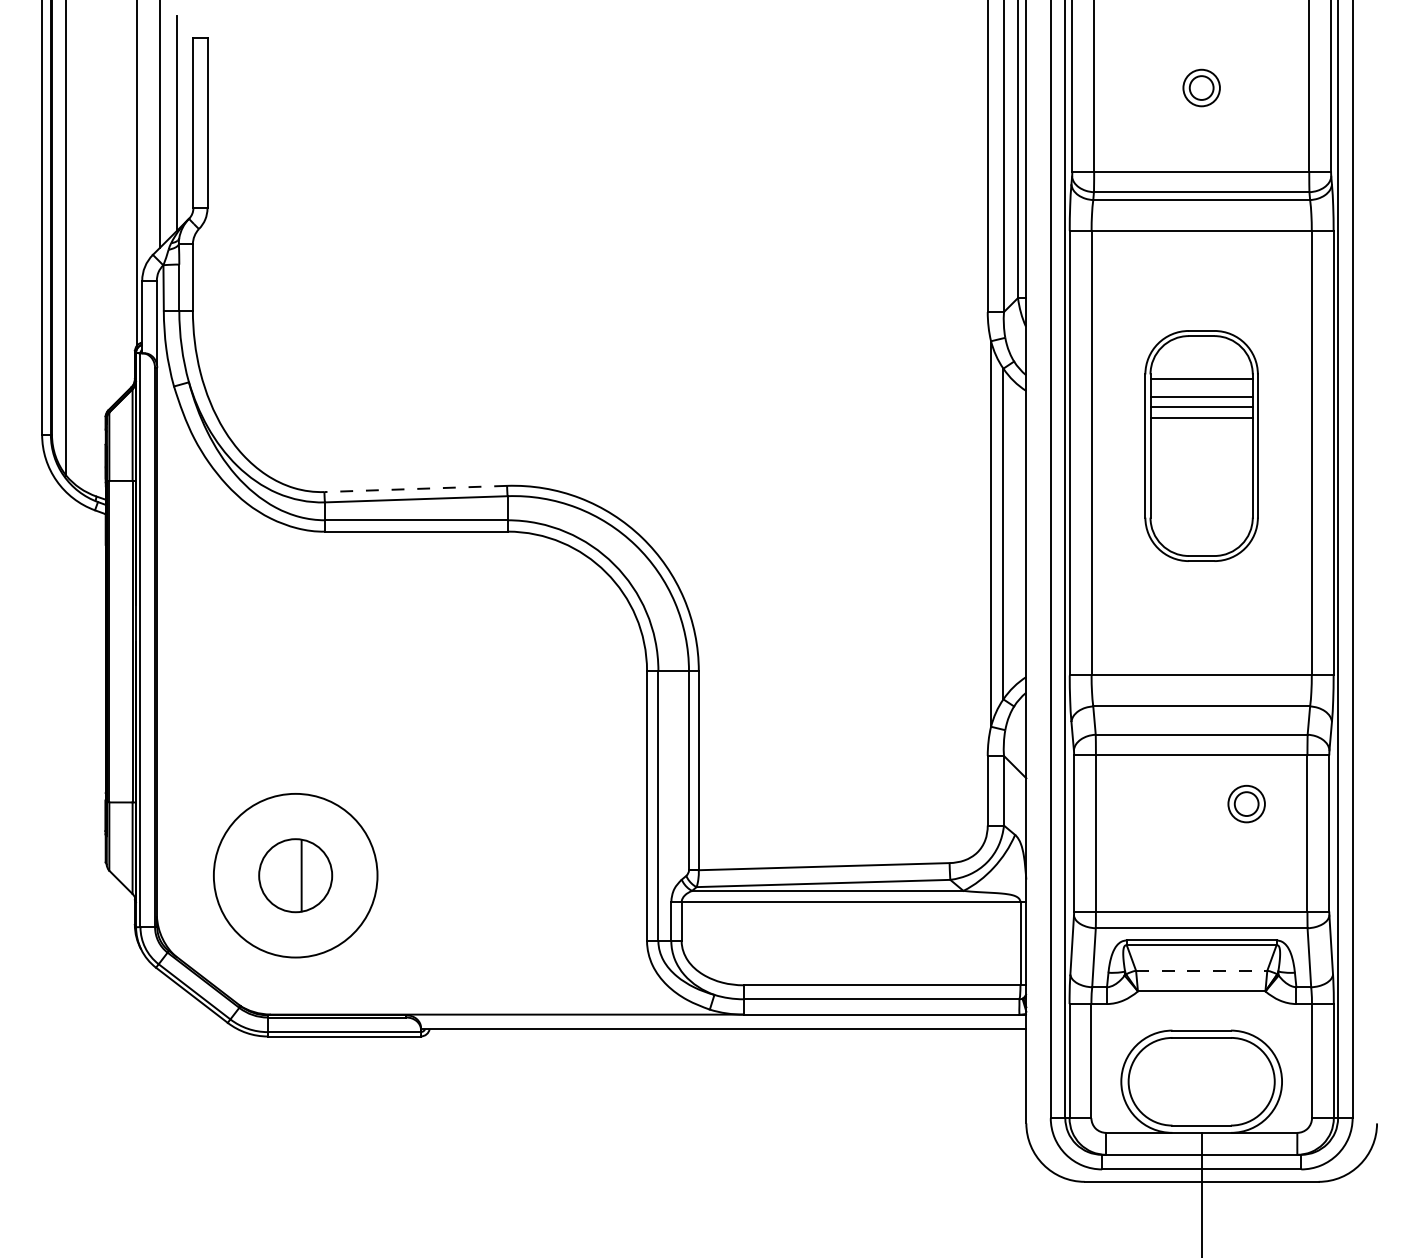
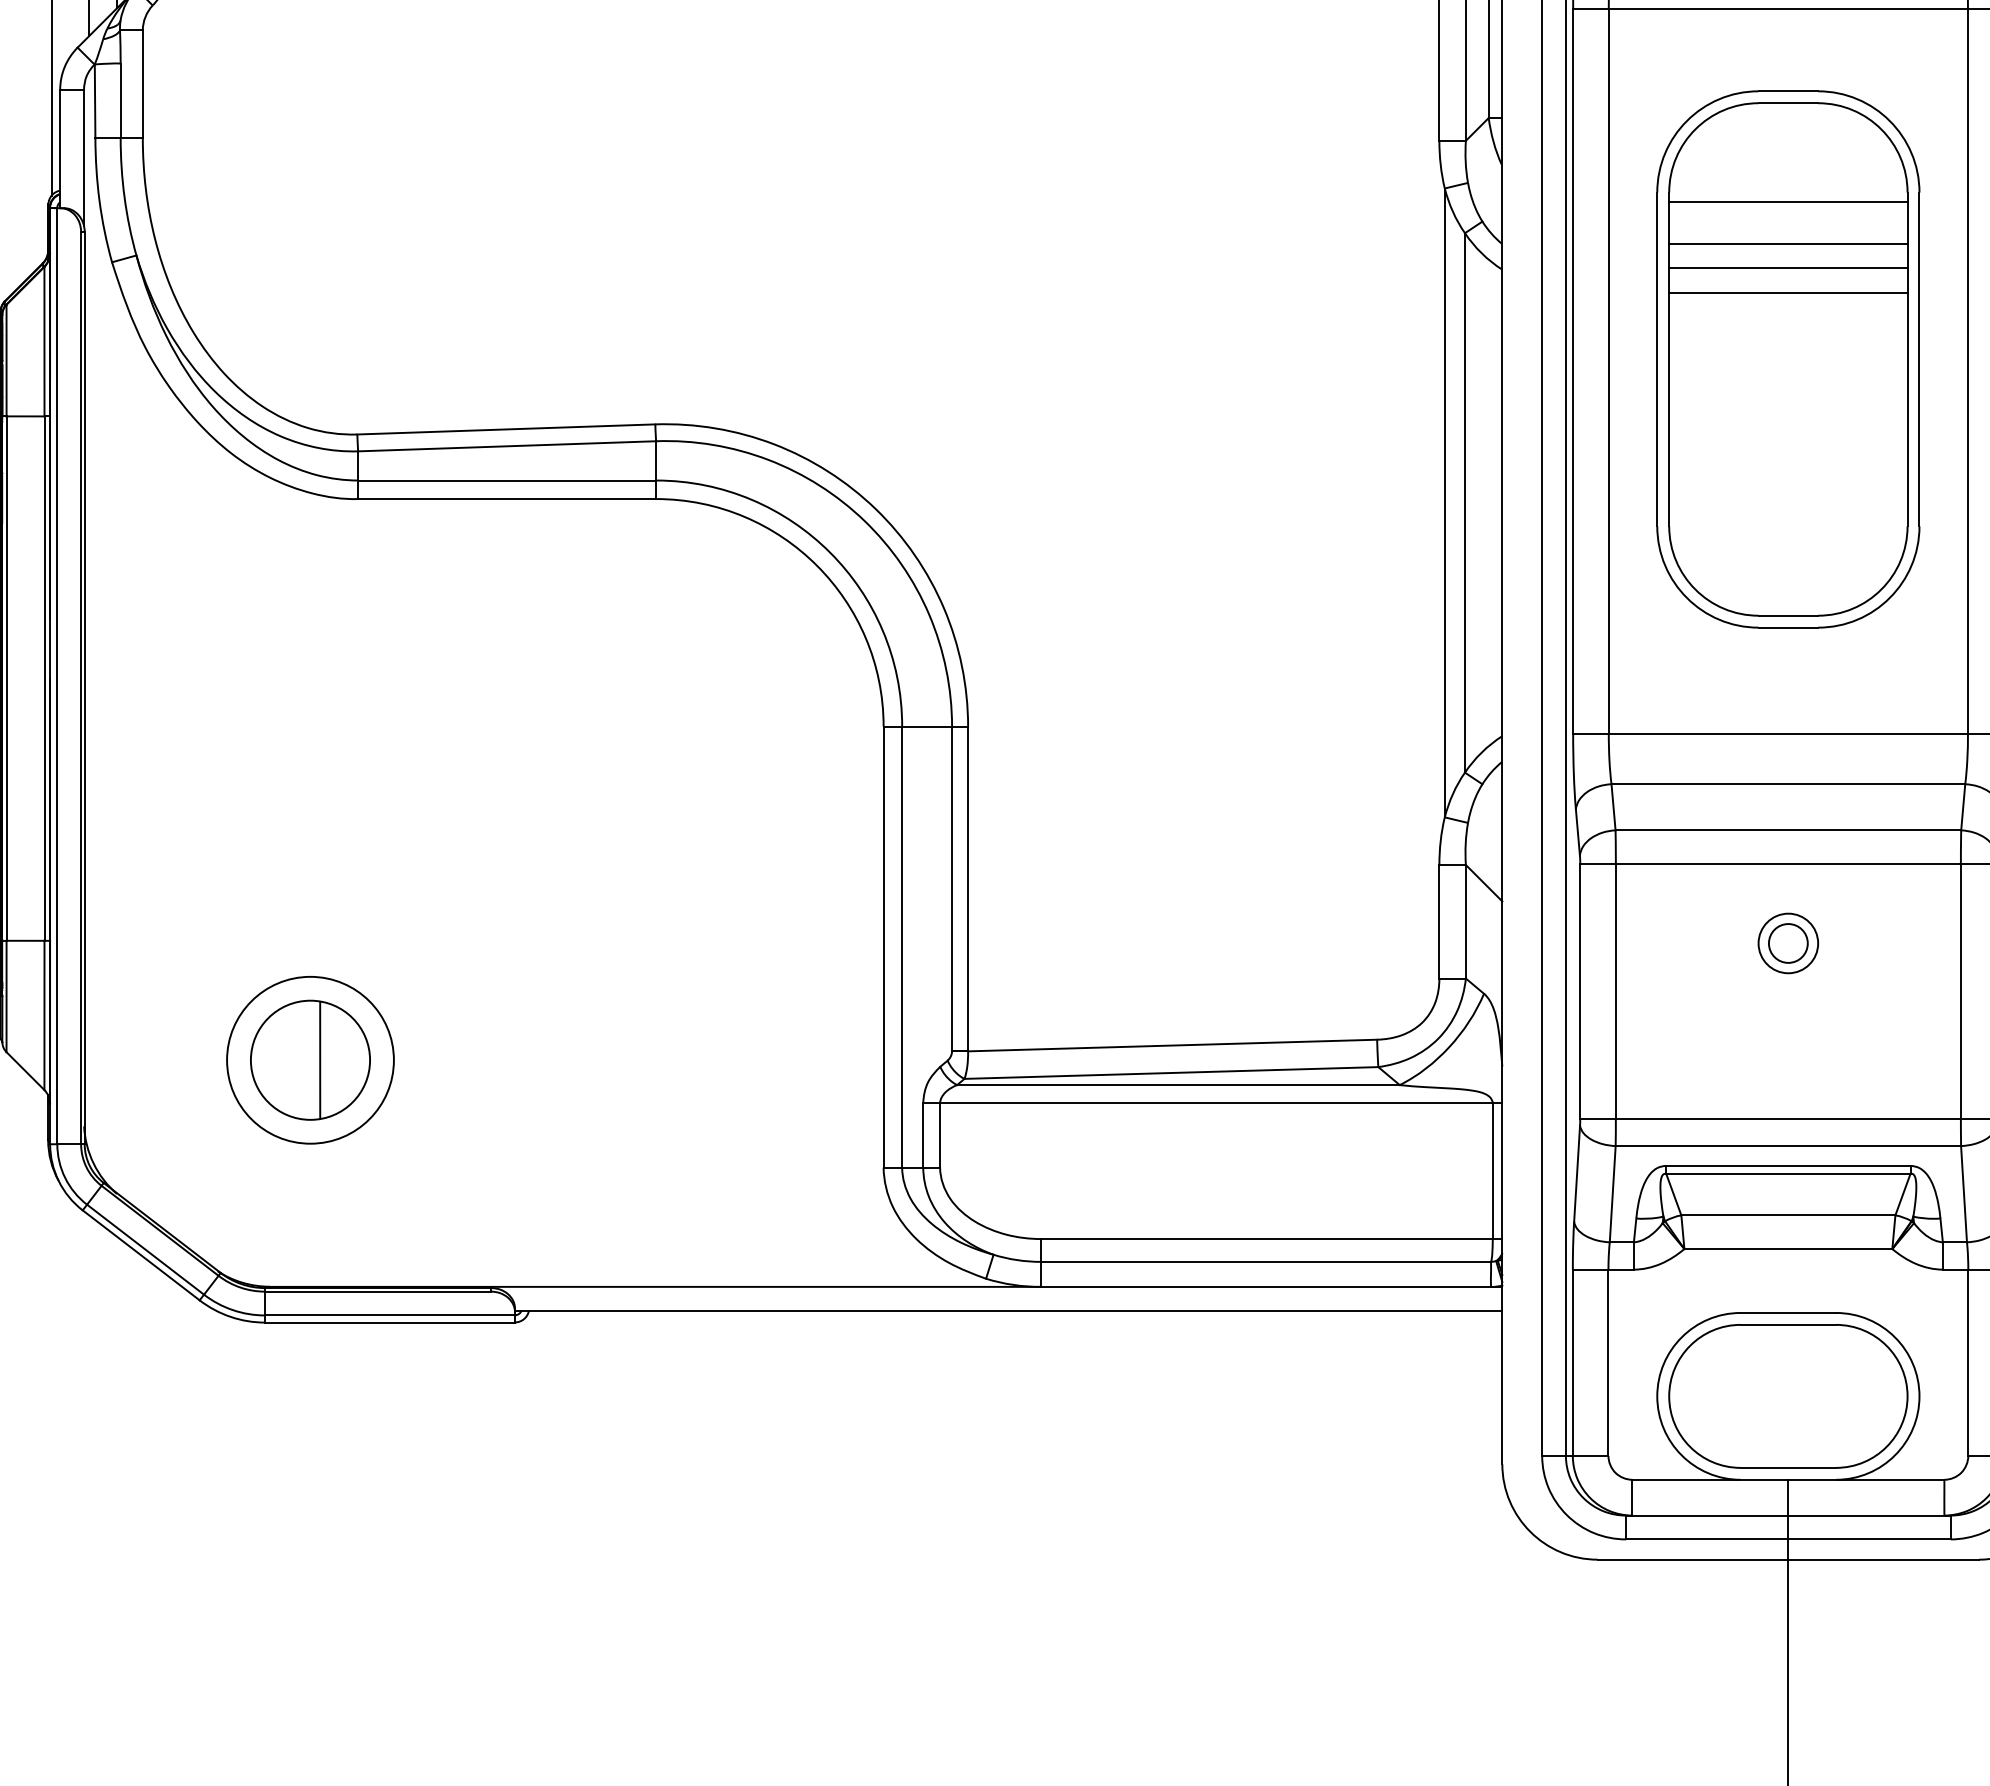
part: (1201, 445) -> (1788, 358), size x1.43
line: (415, 488) -> (505, 428), dashed -> solid
part: (1246, 803) -> (1788, 942), moved
circle: (295, 875) -> (310, 1059), size x0.62
line: (1201, 970) -> (1788, 1214), dashed -> solid

